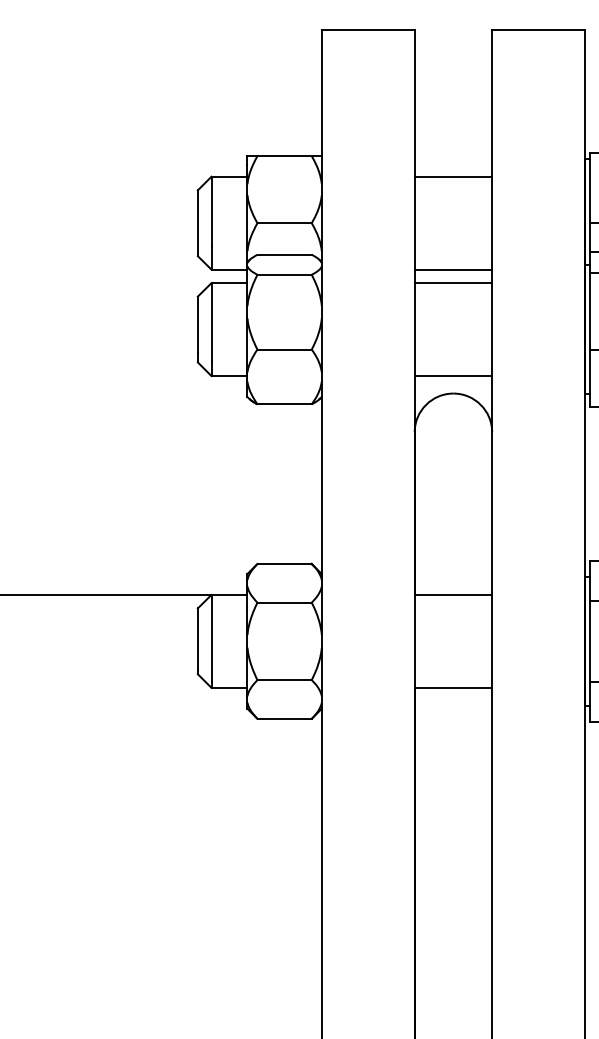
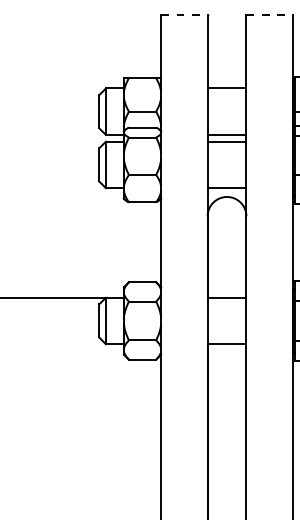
line: (368, 28) -> (184, 14), solid -> dashed
line: (540, 28) -> (270, 14), solid -> dashed

